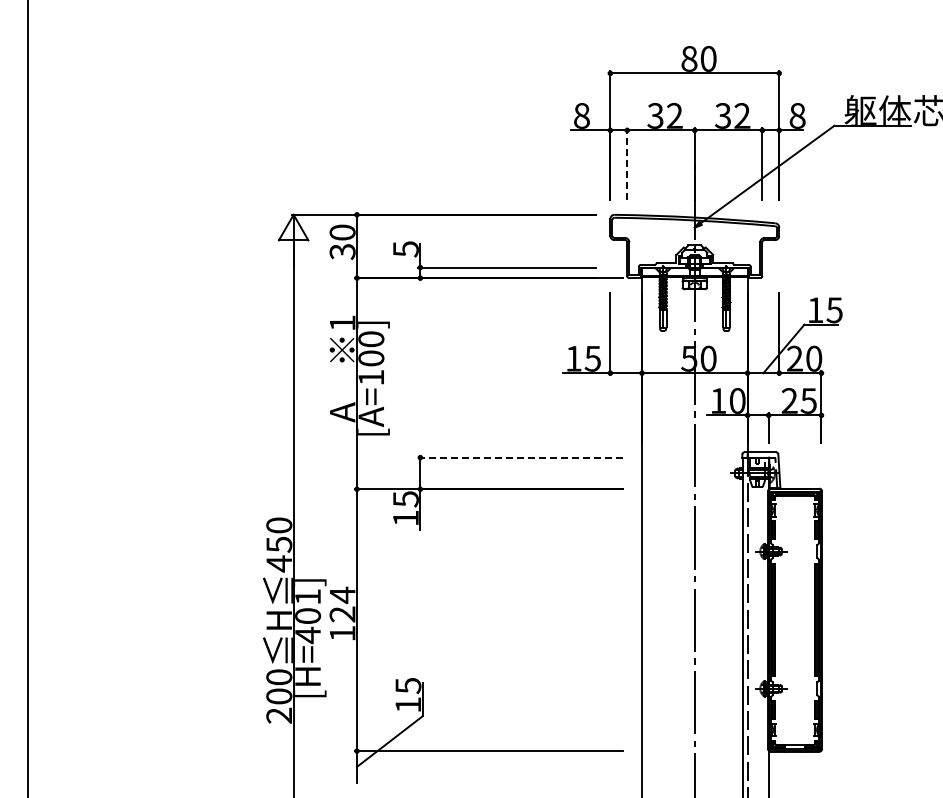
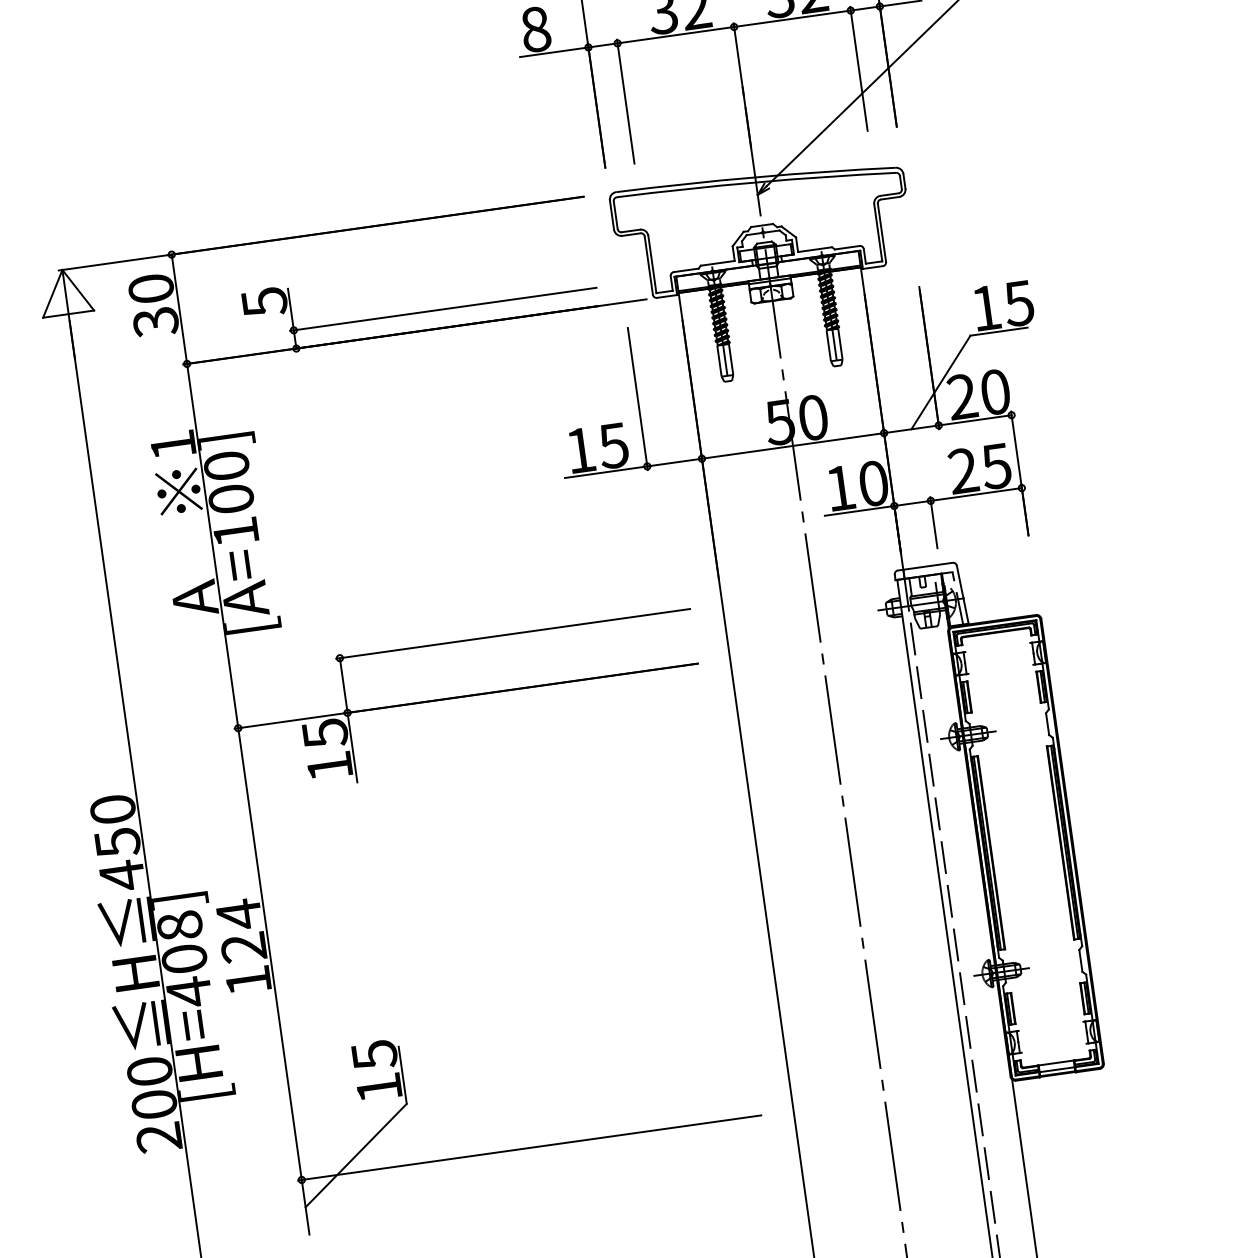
line: (627, 164) -> (626, 102), dashed -> solid
line: (520, 457) -> (512, 633), dashed -> solid
text: (308, 596) -> (180, 924), [H=401] -> [H=408]

